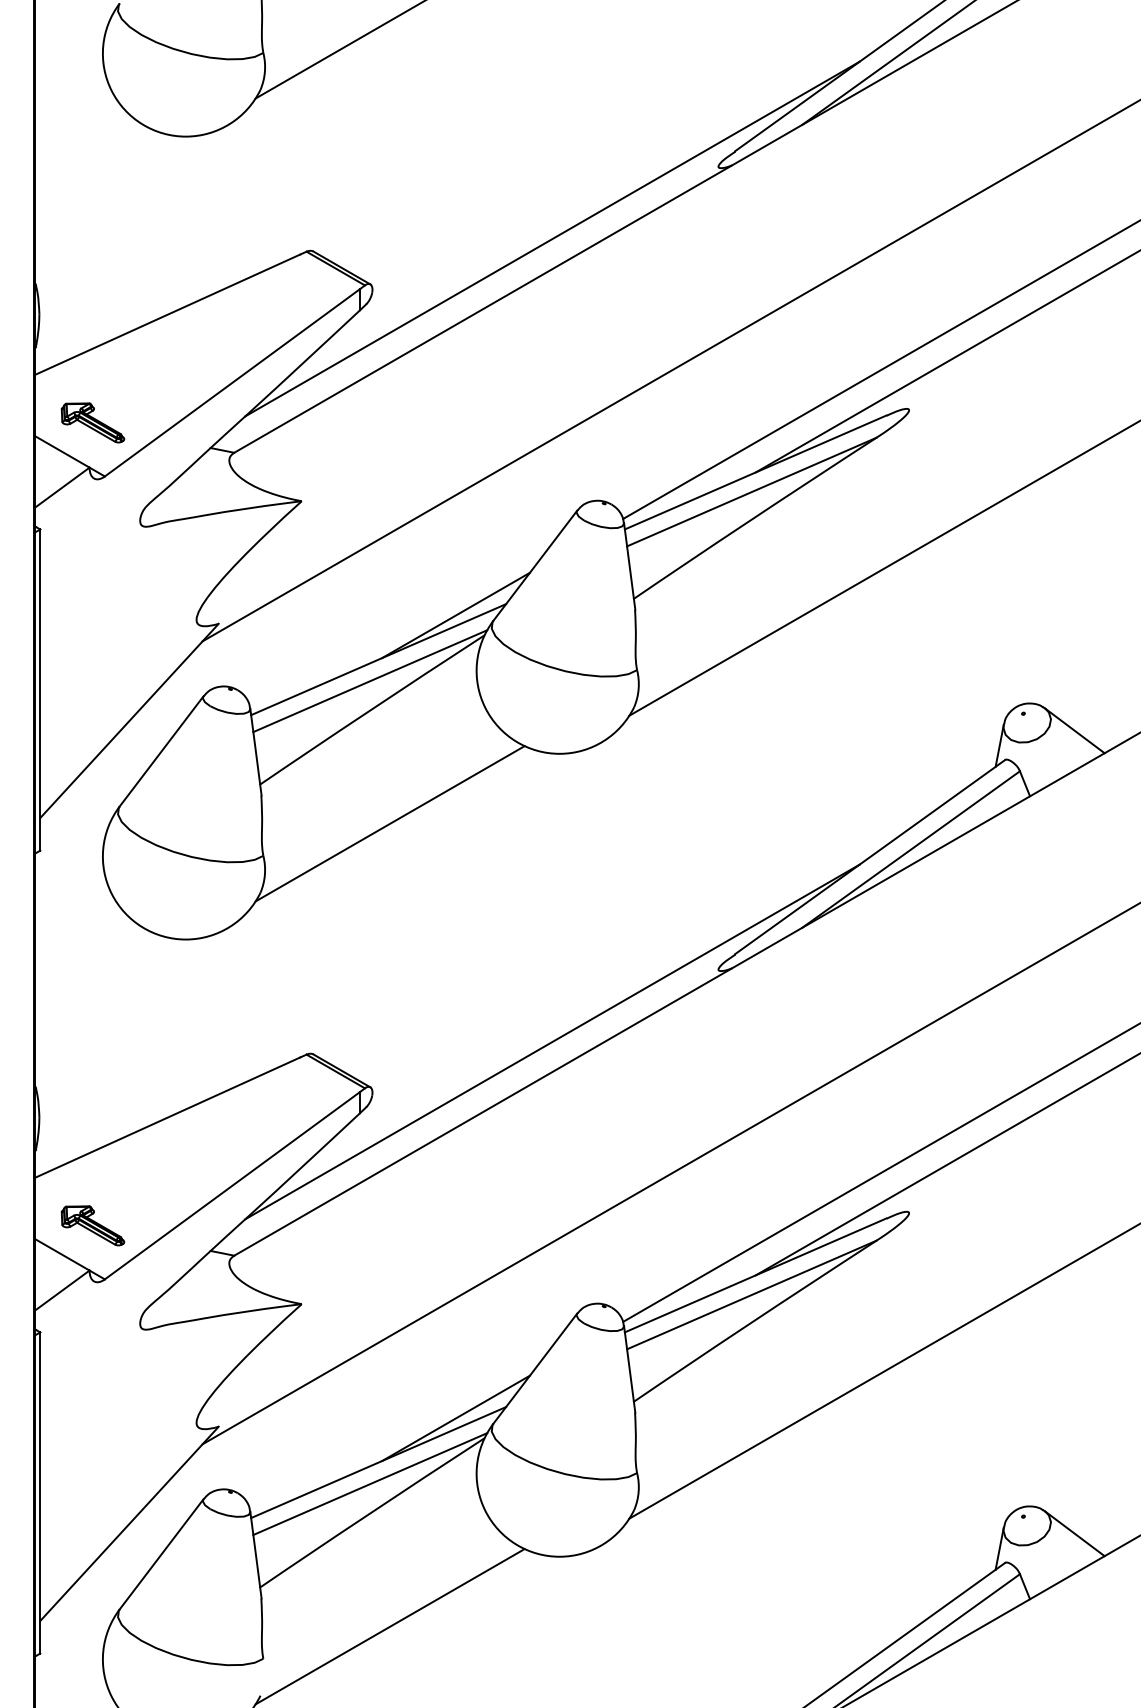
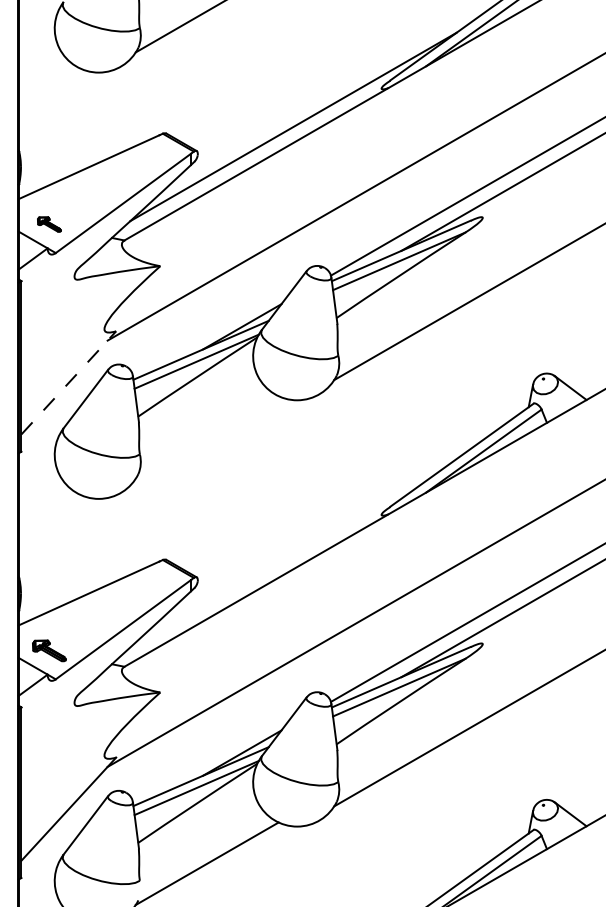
part: (93, 422) -> (49, 224), size x0.7
line: (130, 720) -> (69, 382), solid -> dashed
line: (388, 823) -> (206, 437), removed
line: (552, 1042) -> (293, 553), removed

